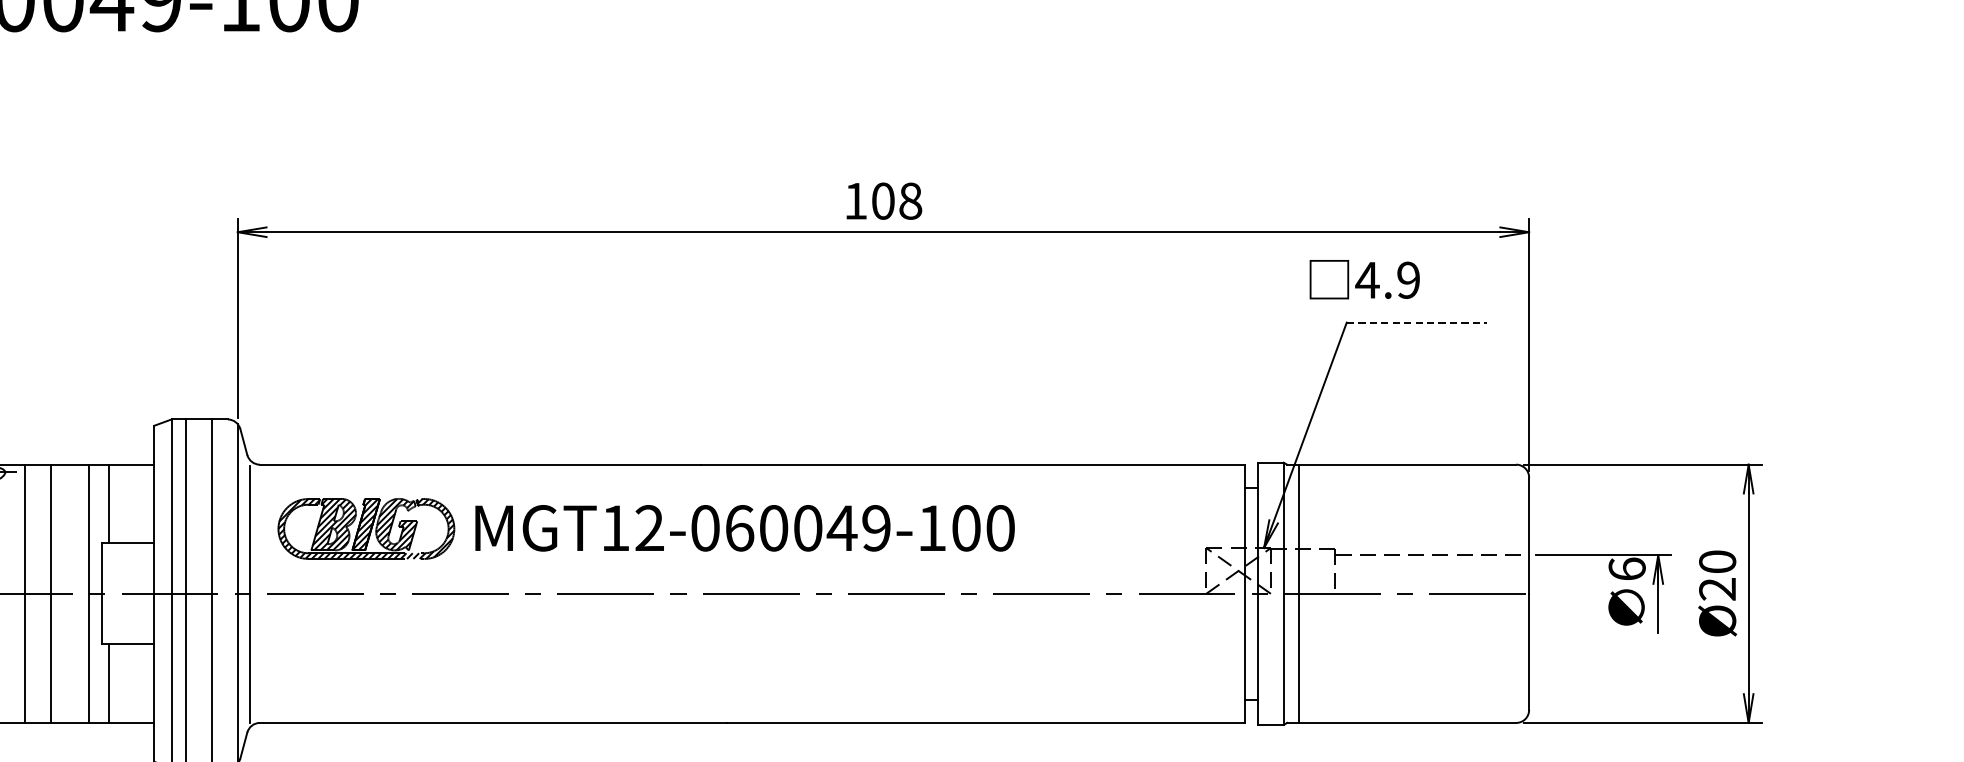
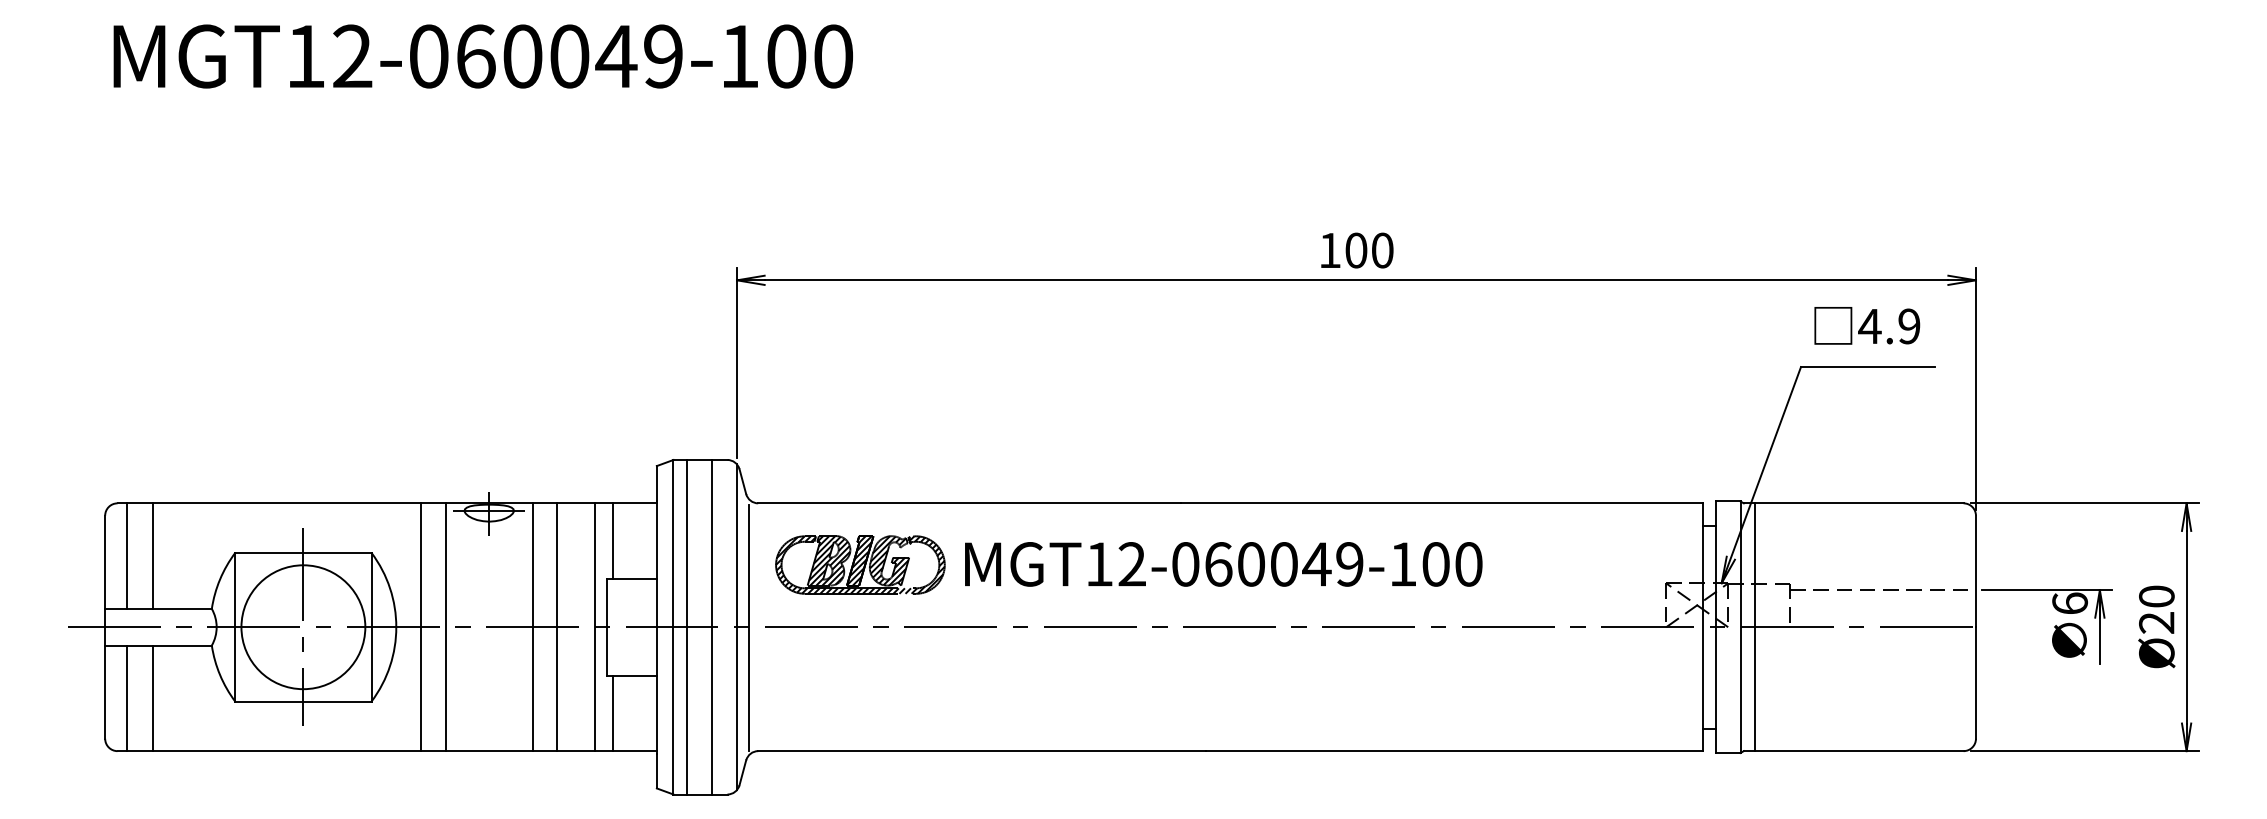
text: (910, 201) -> (1382, 250), 108 -> 100
text: (1364, 279) -> (1867, 325), moved
line: (1417, 323) -> (1868, 367), dashed -> solid

